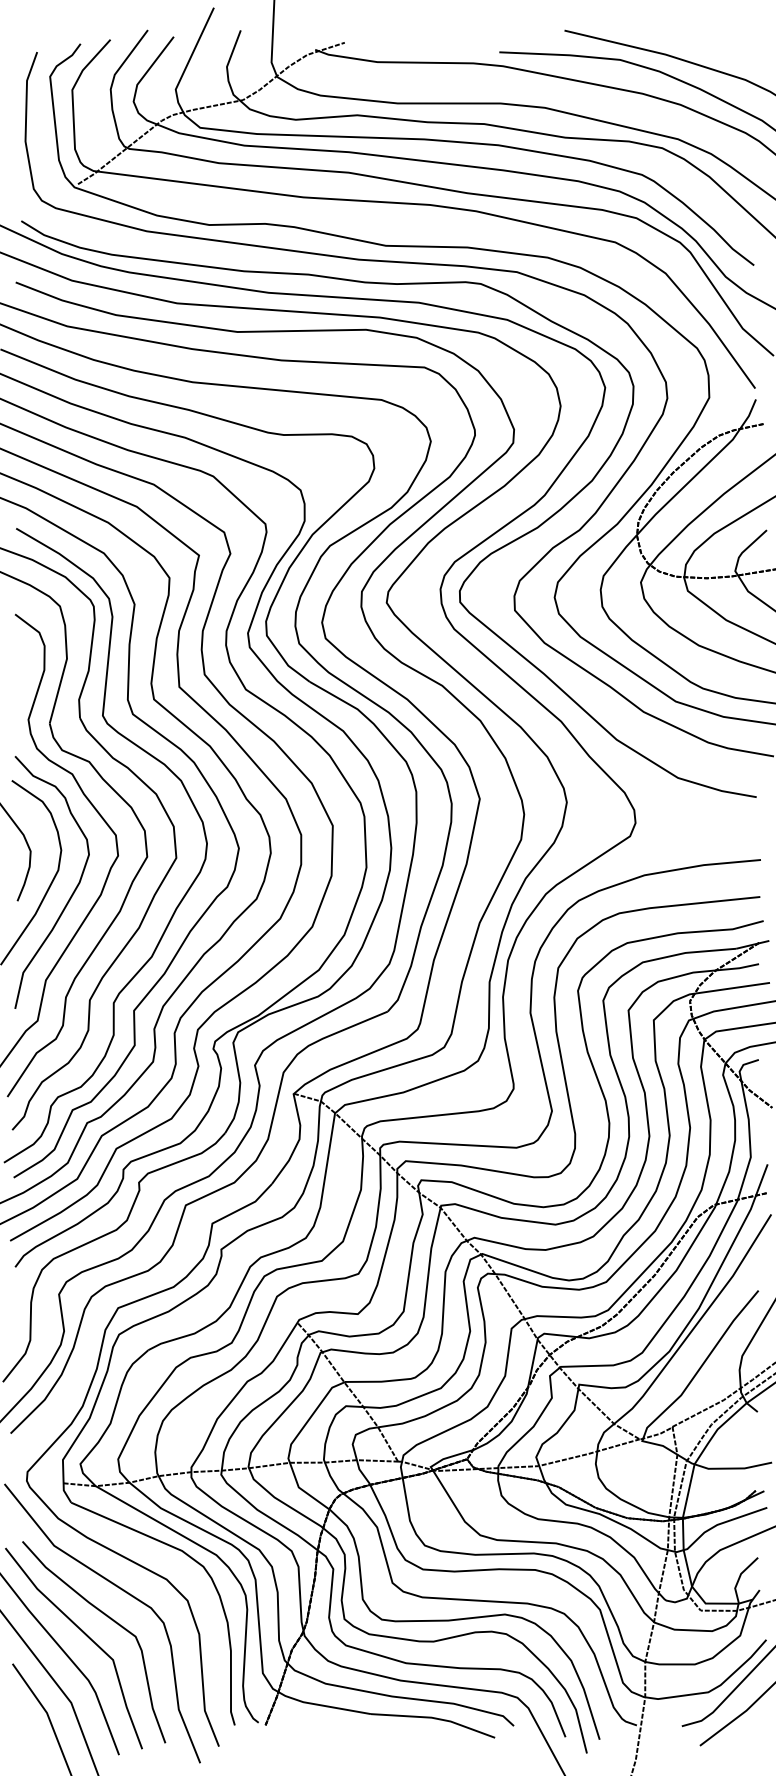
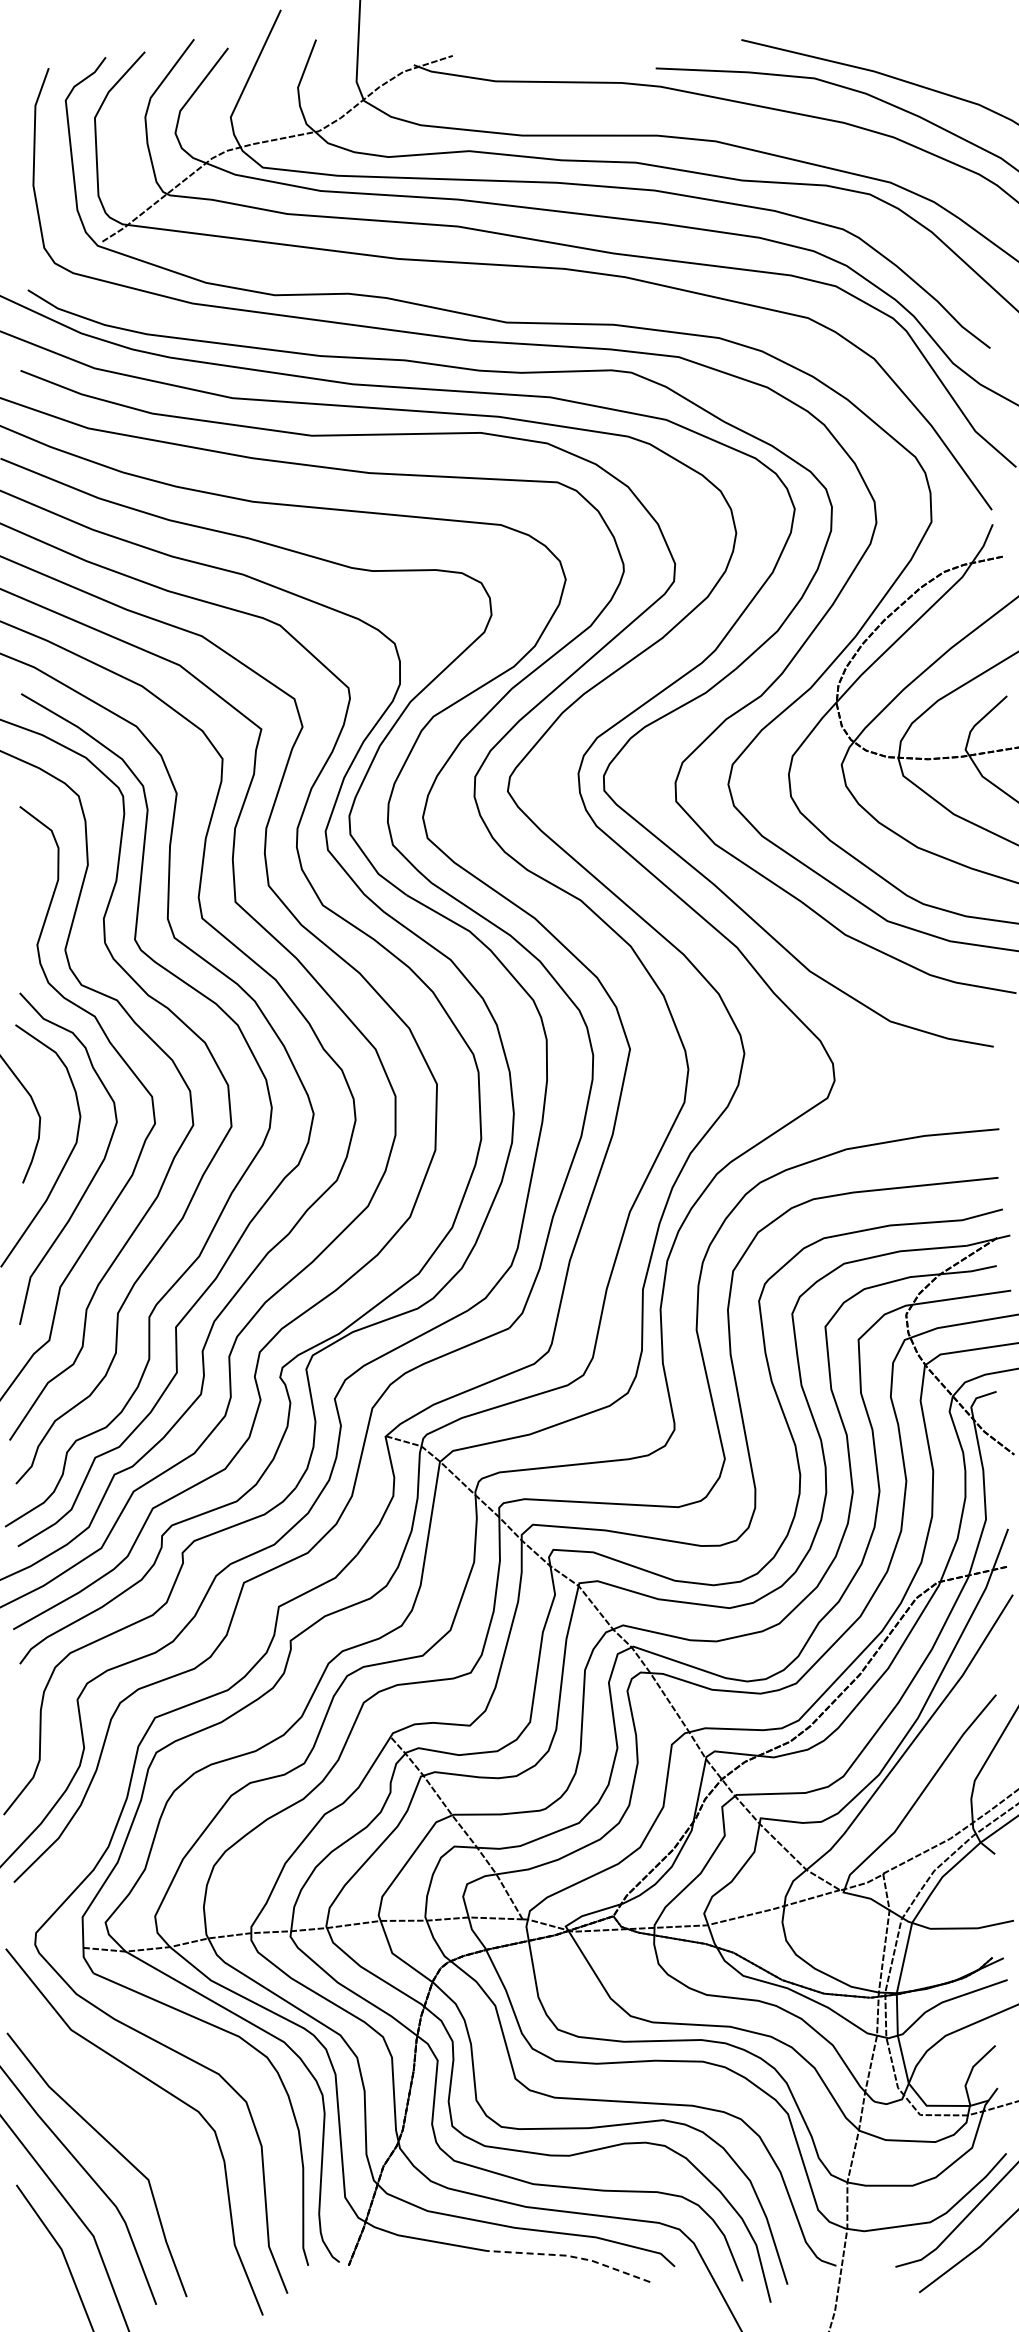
curve: (112, 1620) -> (147, 2128), removed
line: (434, 1718) -> (570, 2256), solid -> dashed

